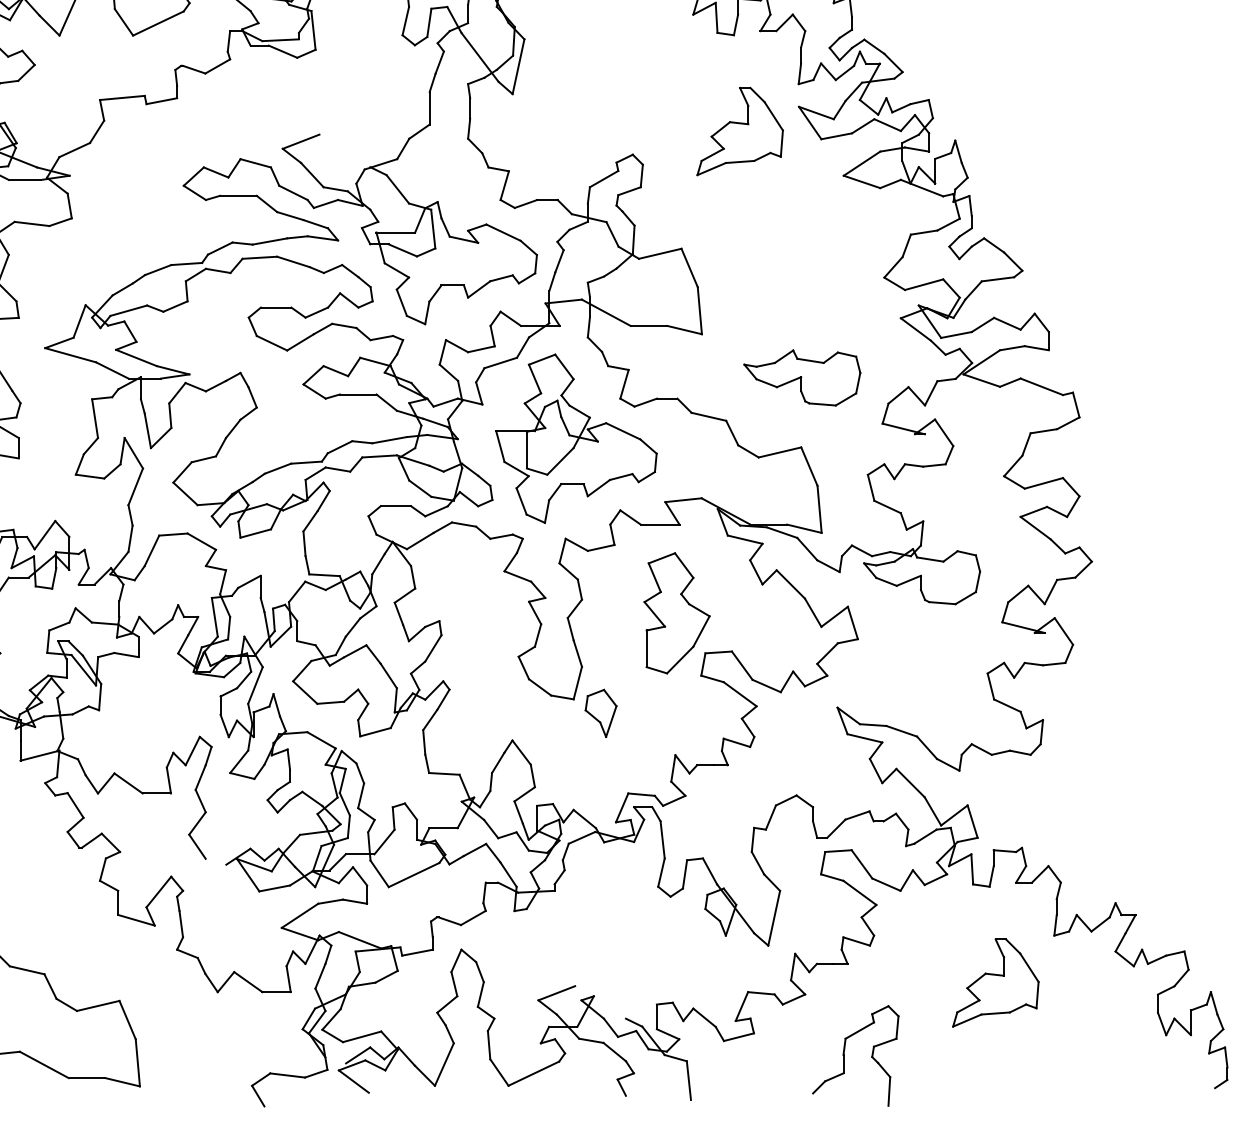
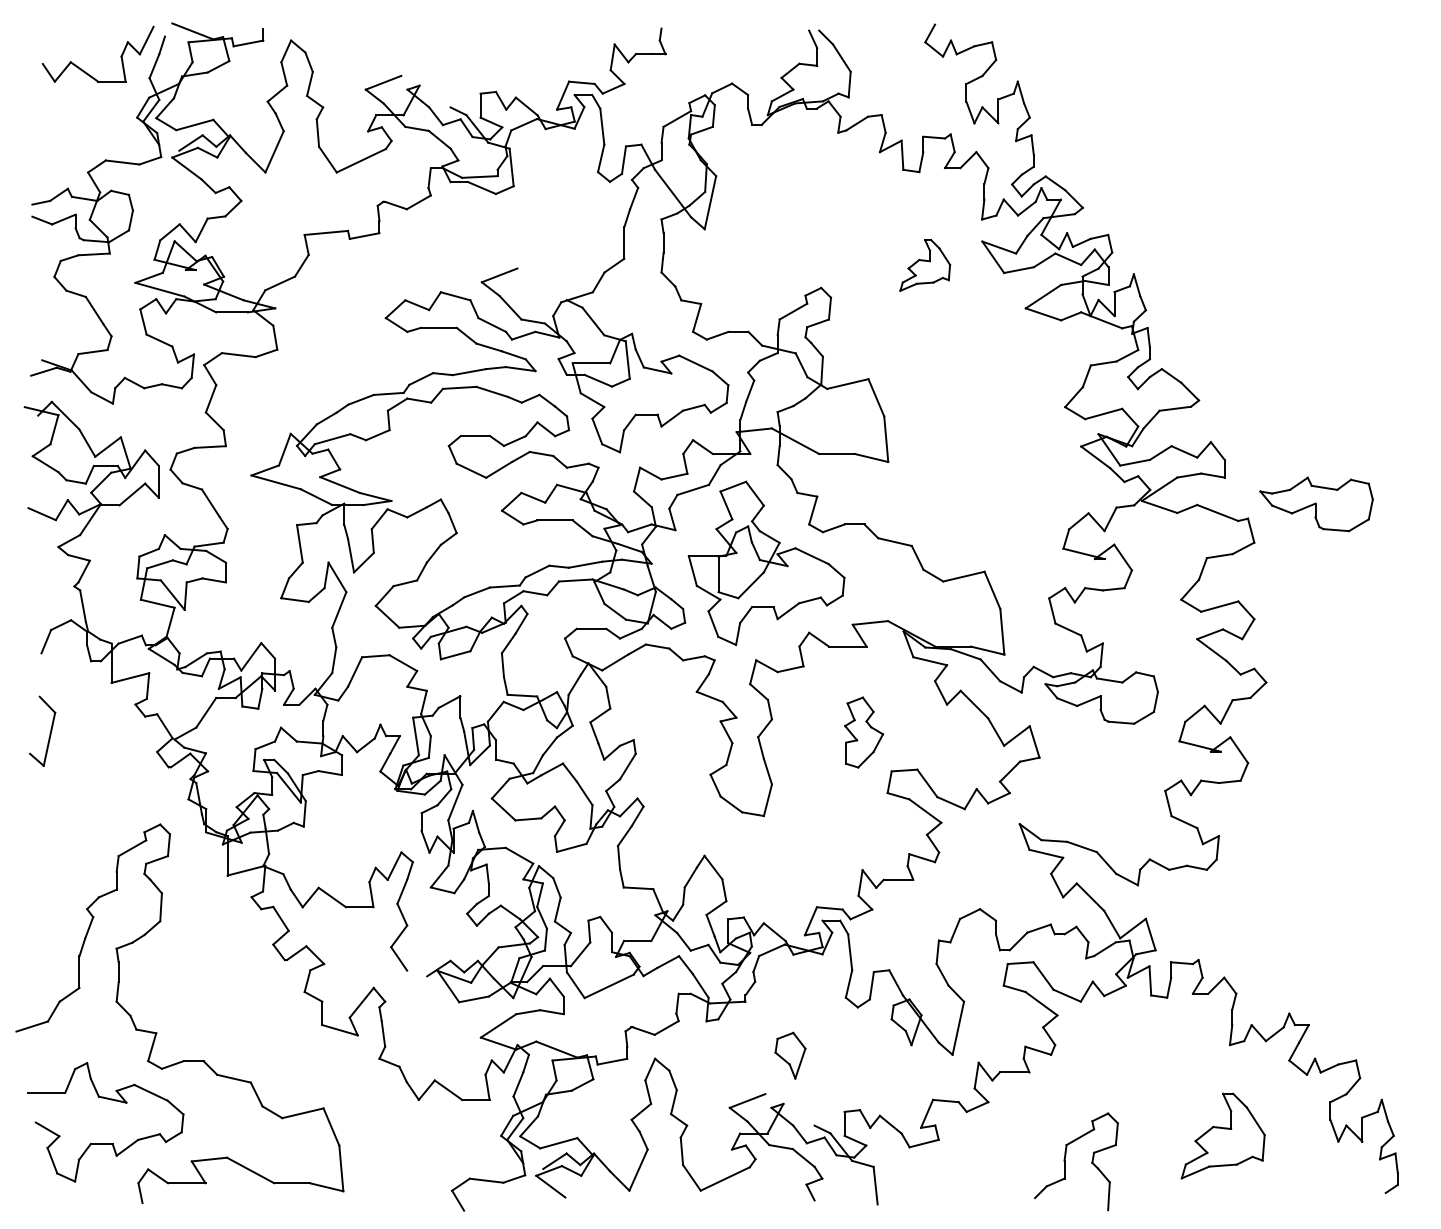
part: (739, 131) -> (924, 265), size x0.6
part: (802, 378) -> (1316, 504), moved
part: (676, 613) -> (863, 732), size x0.6
part: (601, 713) -> (790, 1055), moved
part: (995, 982) -> (1222, 1135), moved
part: (844, 1055) -> (1065, 1161), moved

